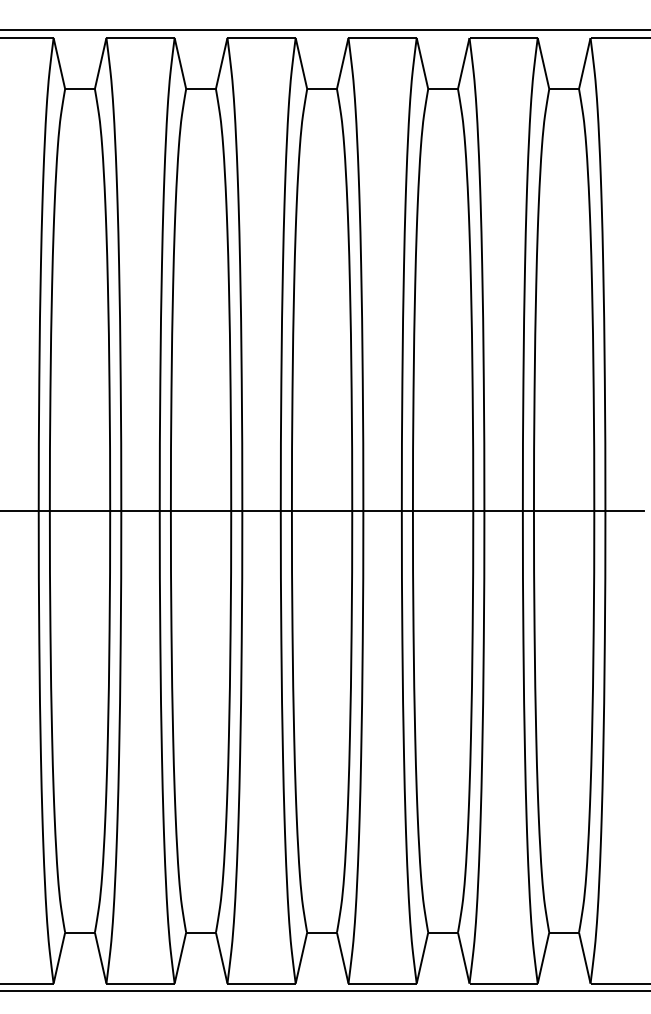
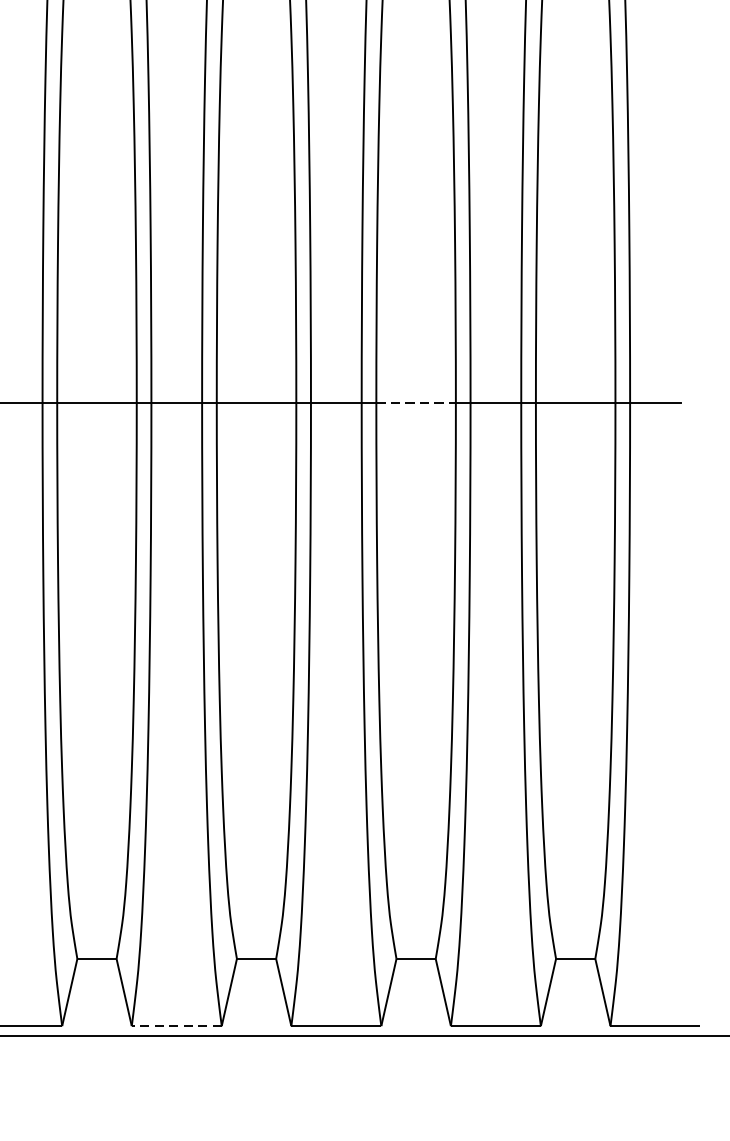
line: (443, 510) -> (416, 402), solid -> dashed
line: (261, 983) -> (176, 1026), solid -> dashed

